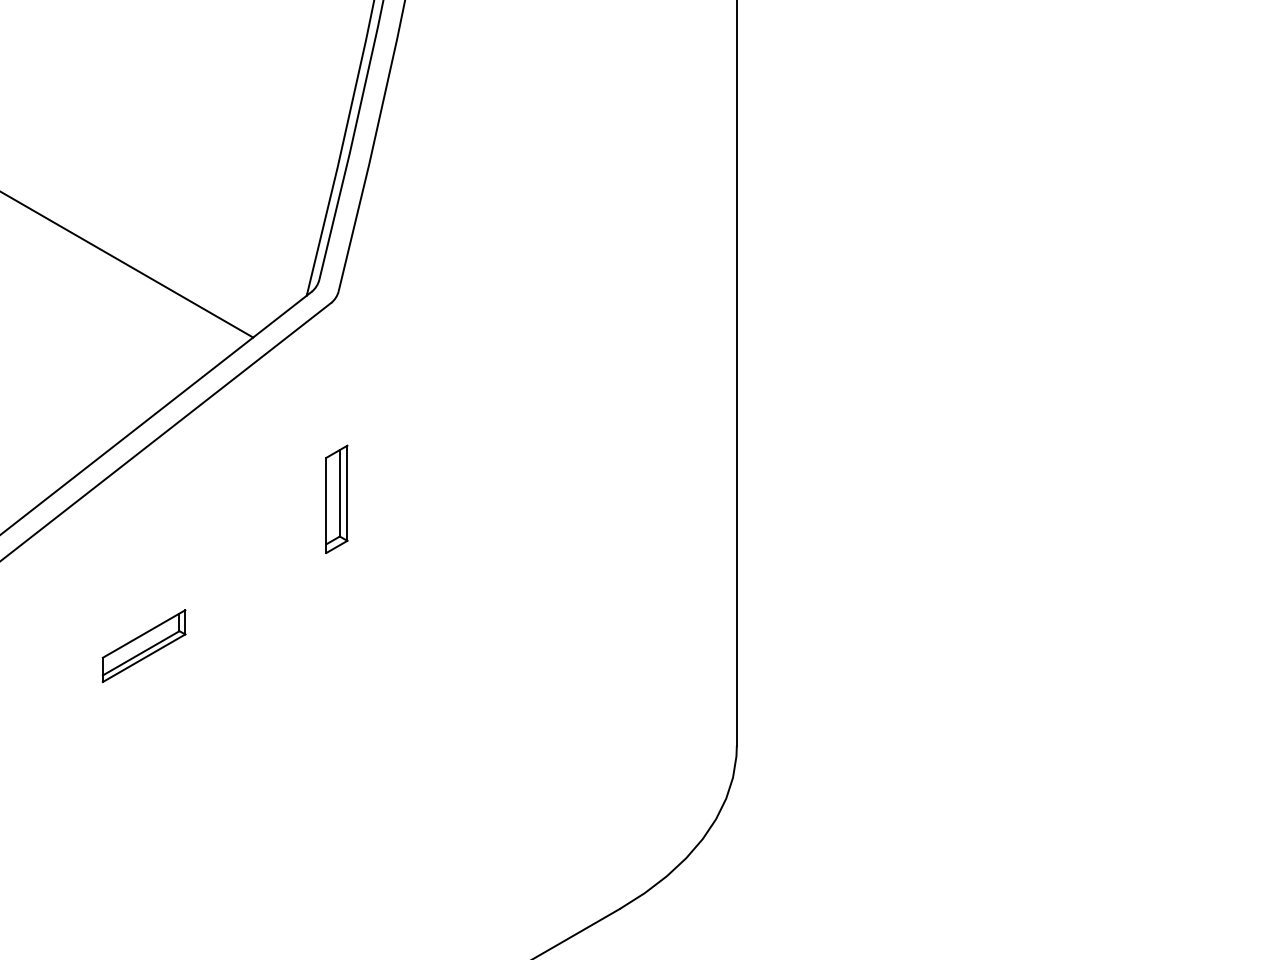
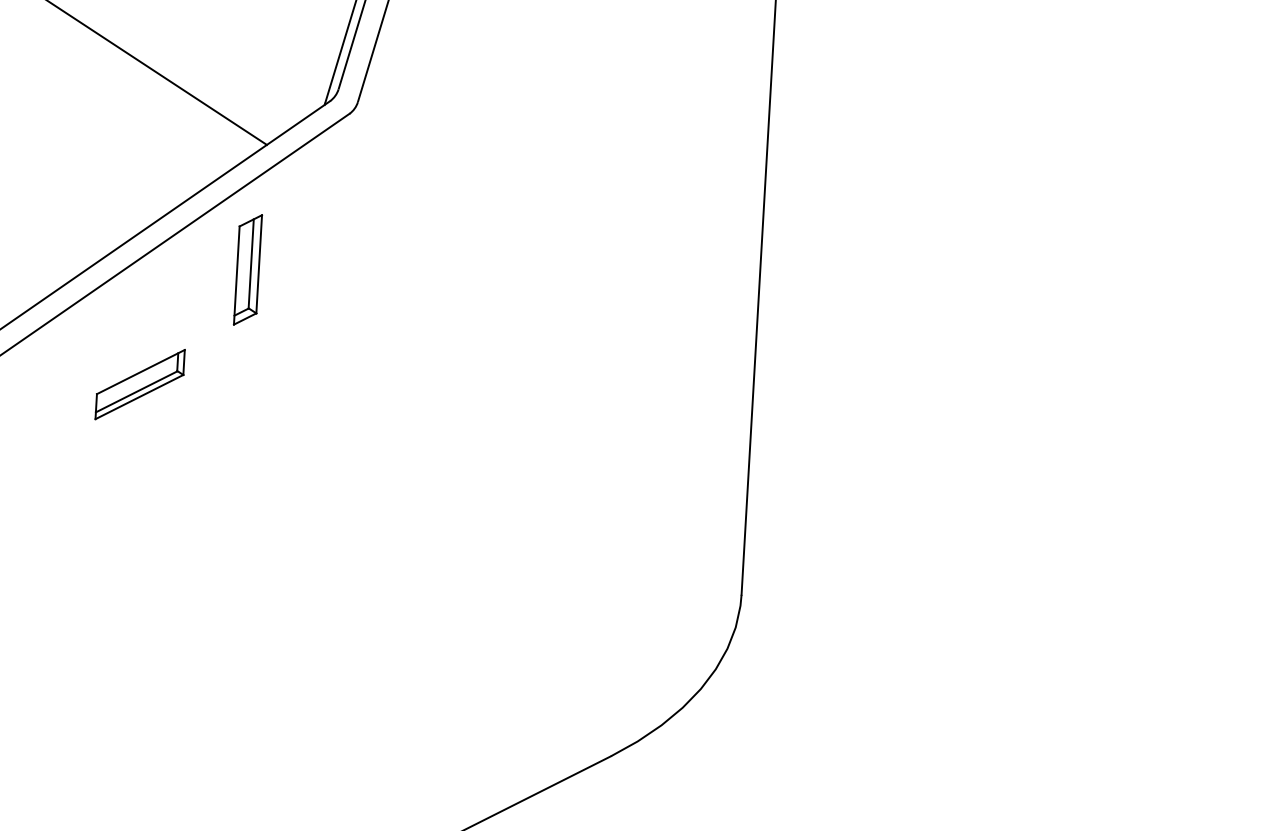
part: (336, 498) -> (247, 269), moved
part: (143, 646) -> (139, 384), moved

